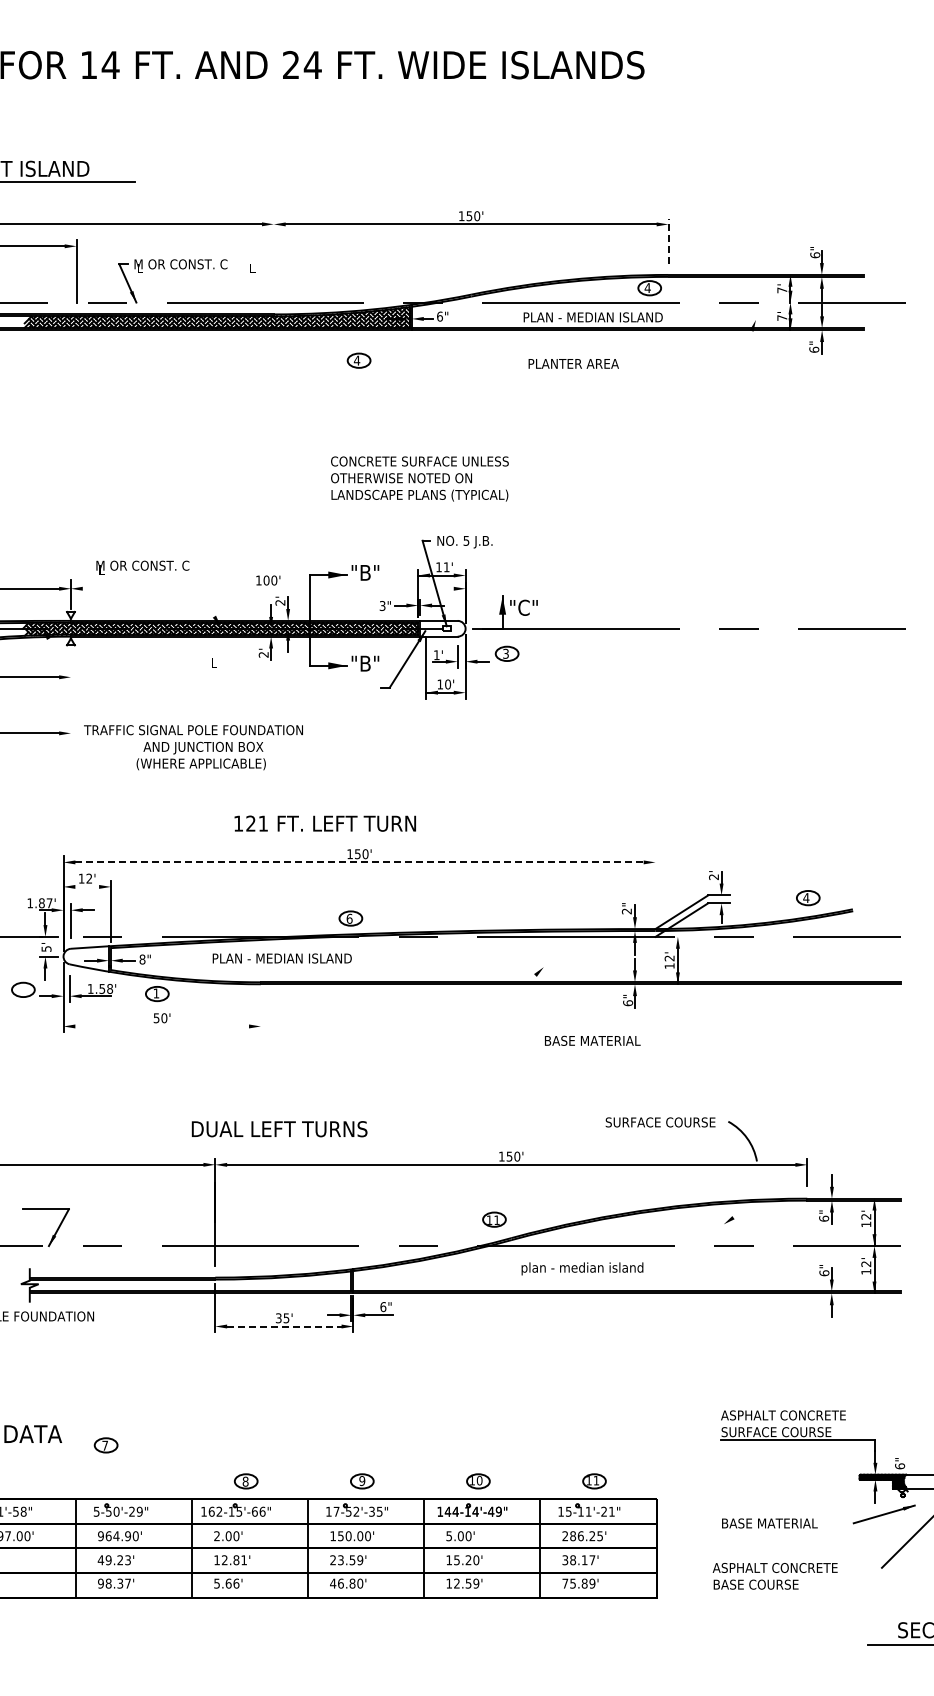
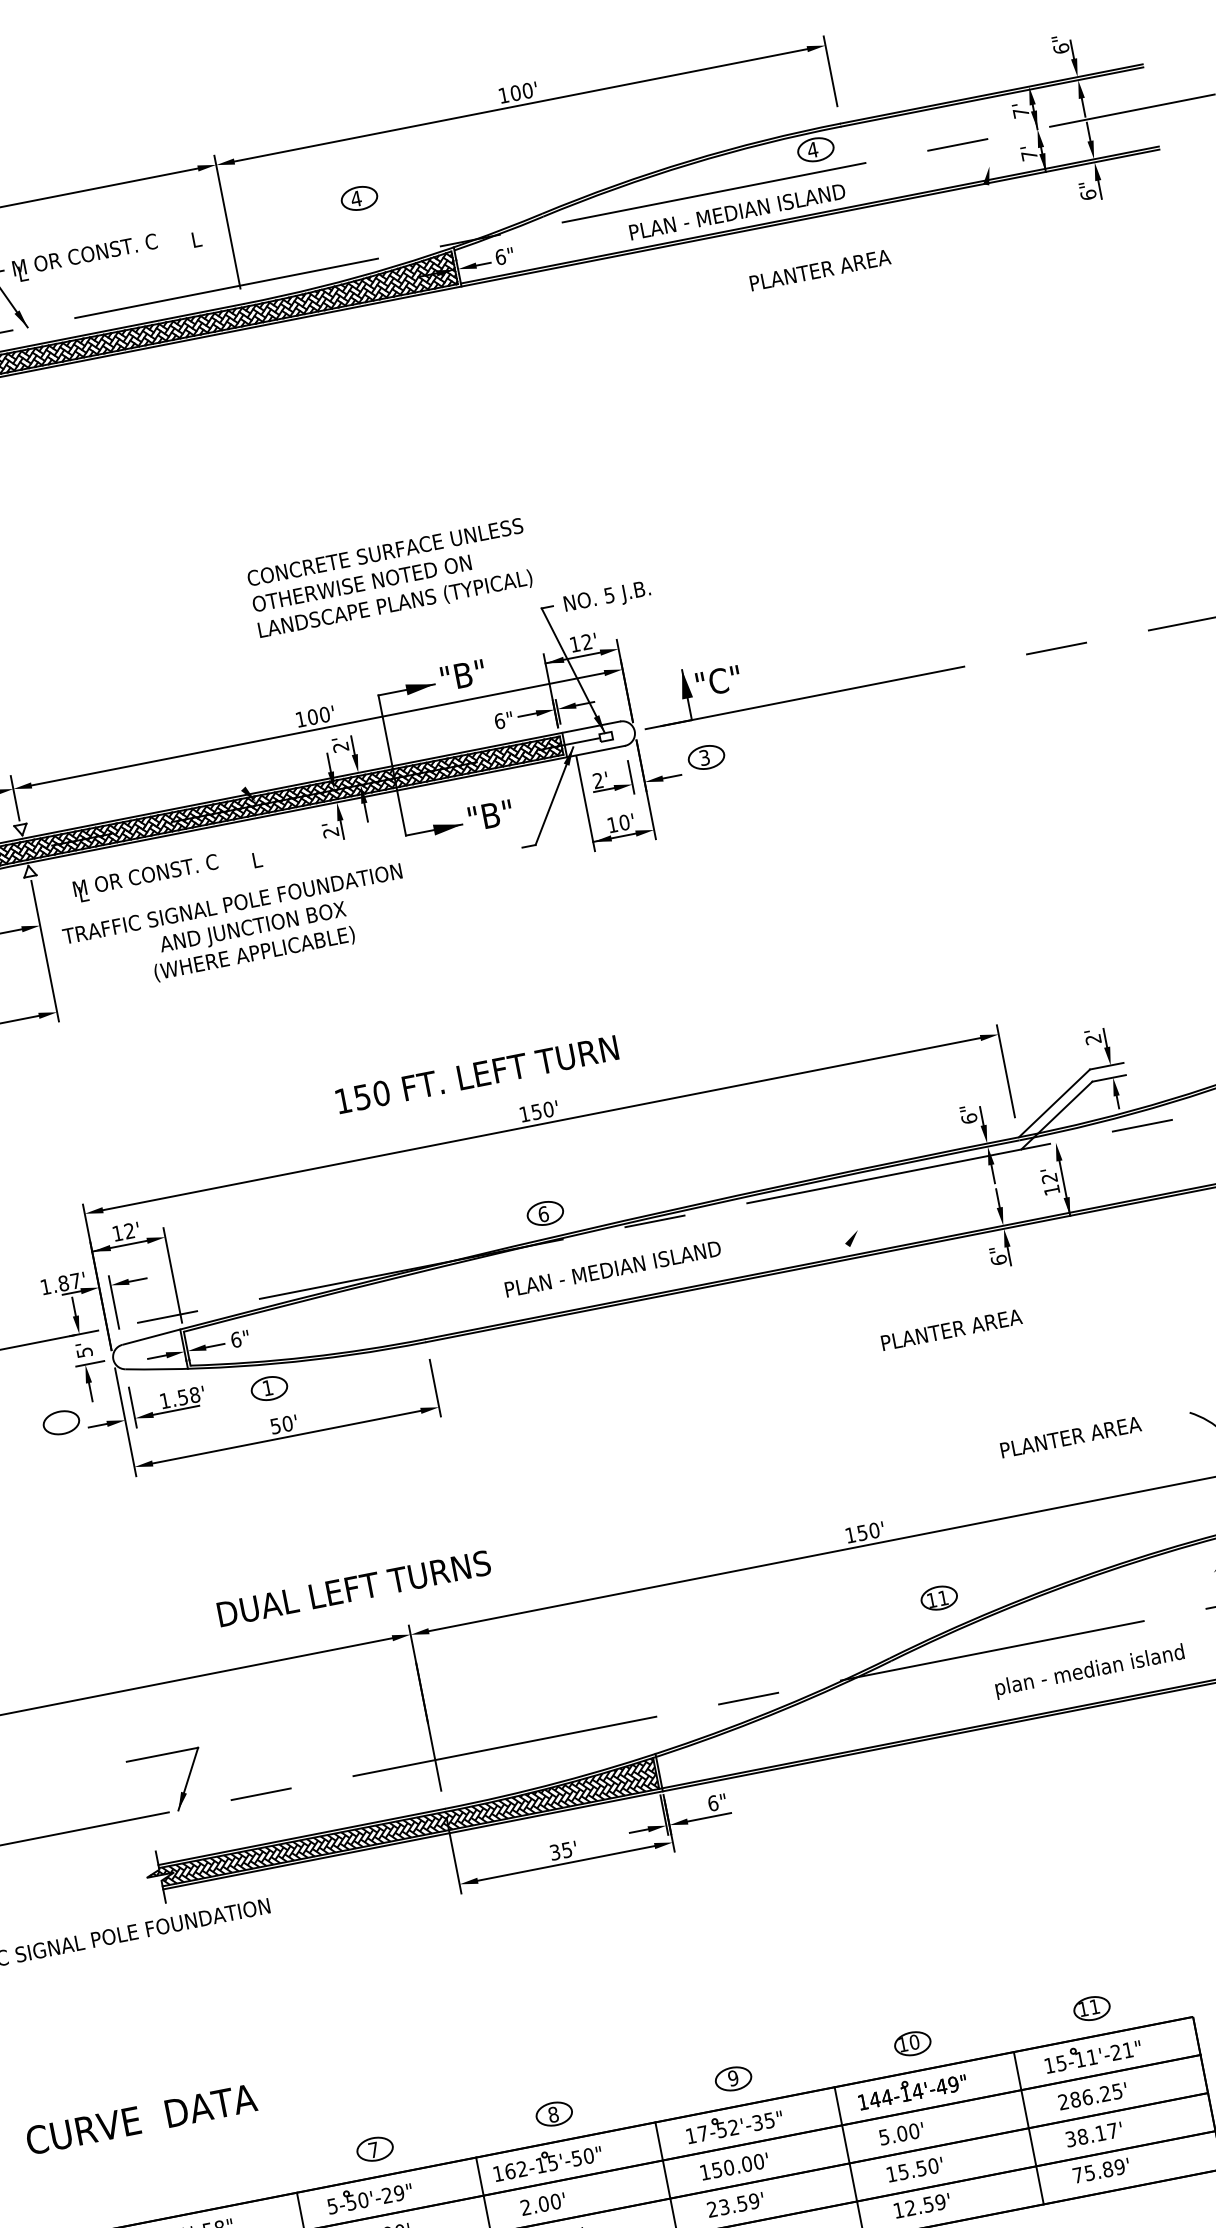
text: (469, 216) -> (515, 93), 150' -> 100'
line: (668, 241) -> (830, 71), dashed -> solid
line: (273, 261) -> (226, 222), added
part: (358, 360) -> (358, 198), moved
text: (573, 363) -> (819, 269), moved
text: (419, 478) -> (389, 578), moved
text: (142, 567) -> (145, 878), moved
text: (446, 567) -> (586, 642), 11' -> 12'
line: (267, 588) -> (316, 729), added
text: (382, 605) -> (499, 720), 3" -> 6"
text: (436, 654) -> (597, 779), 1' -> 2'
line: (70, 693) -> (44, 950), added
text: (193, 747) -> (237, 930), moved
text: (257, 823) -> (372, 1094), 121 -> 150
line: (360, 862) -> (543, 1123), dashed -> solid
line: (81, 886) -> (119, 1245), added
line: (655, 886) -> (1005, 1071), added
text: (626, 911) -> (968, 1119), 2" -> 6"
text: (281, 958) -> (611, 1269), moved
text: (142, 959) -> (236, 1339), 8" -> 6"
line: (260, 1013) -> (434, 1387), added
line: (162, 1026) -> (287, 1437), added
text: (593, 1040) -> (956, 1328), BASE MATERIAL -> PLANTER AREA
text: (660, 1122) -> (1085, 1434), SURFACE COURSE -> PLANTER AREA
text: (279, 1129) -> (353, 1589), moved
part: (494, 1219) -> (939, 1597), moved
text: (582, 1268) -> (1089, 1670), moved
hatch: (186, 1281) -> (401, 1823), added
line: (284, 1326) -> (566, 1863), dashed -> solid
part: (105, 1445) -> (374, 2149), moved
text: (258, 1511) -> (582, 2156), 162-15'-66" -> 162-15'-50"
text: (468, 1560) -> (921, 2168), 15.20' -> 15.50'

